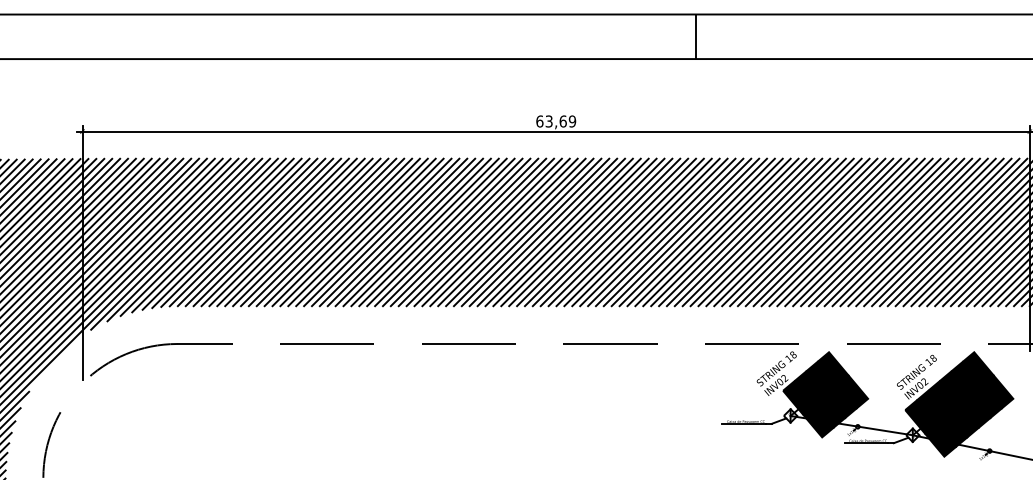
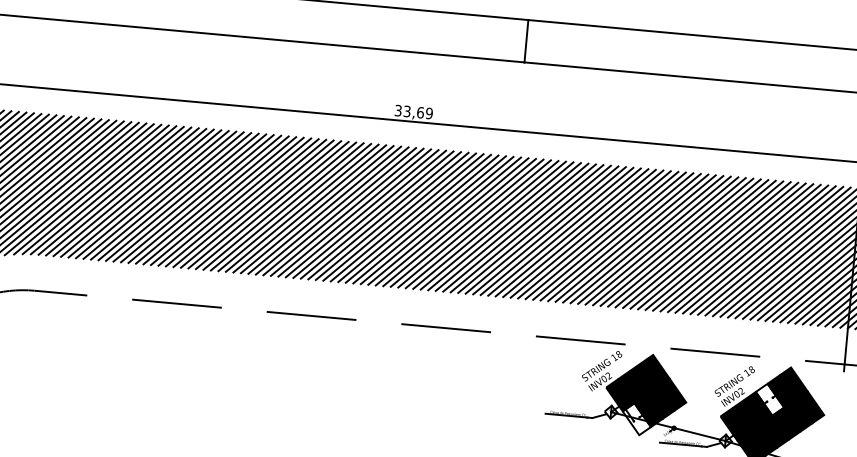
line: (695, 36) -> (526, 40), moved
text: (539, 121) -> (398, 110), 63,69 -> 33,69
fill: (954, 387) -> (769, 399), removed
fill: (817, 420) -> (636, 418), removed

